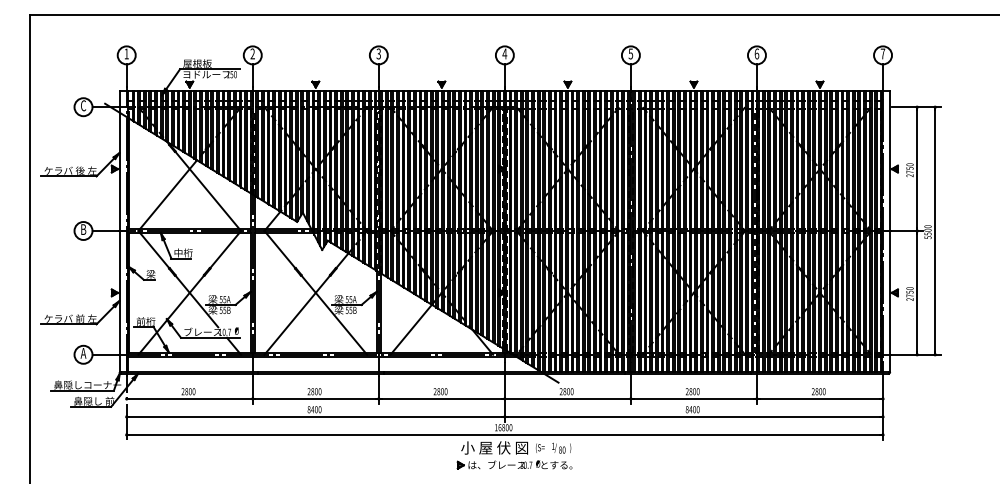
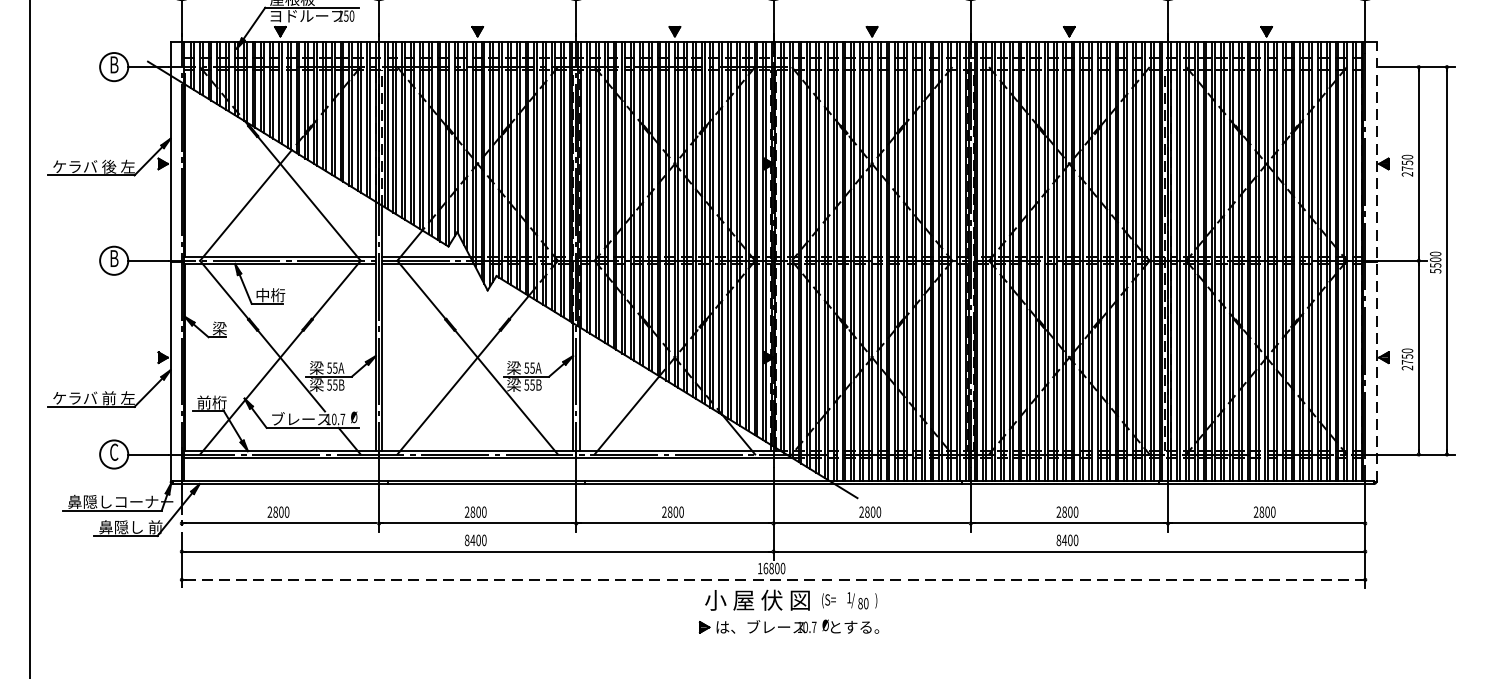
text: (83, 105) -> (114, 64), C -> B
line: (890, 231) -> (1376, 261), solid -> dashed
text: (83, 352) -> (114, 450), A -> C
line: (505, 434) -> (774, 579), solid -> dashed

